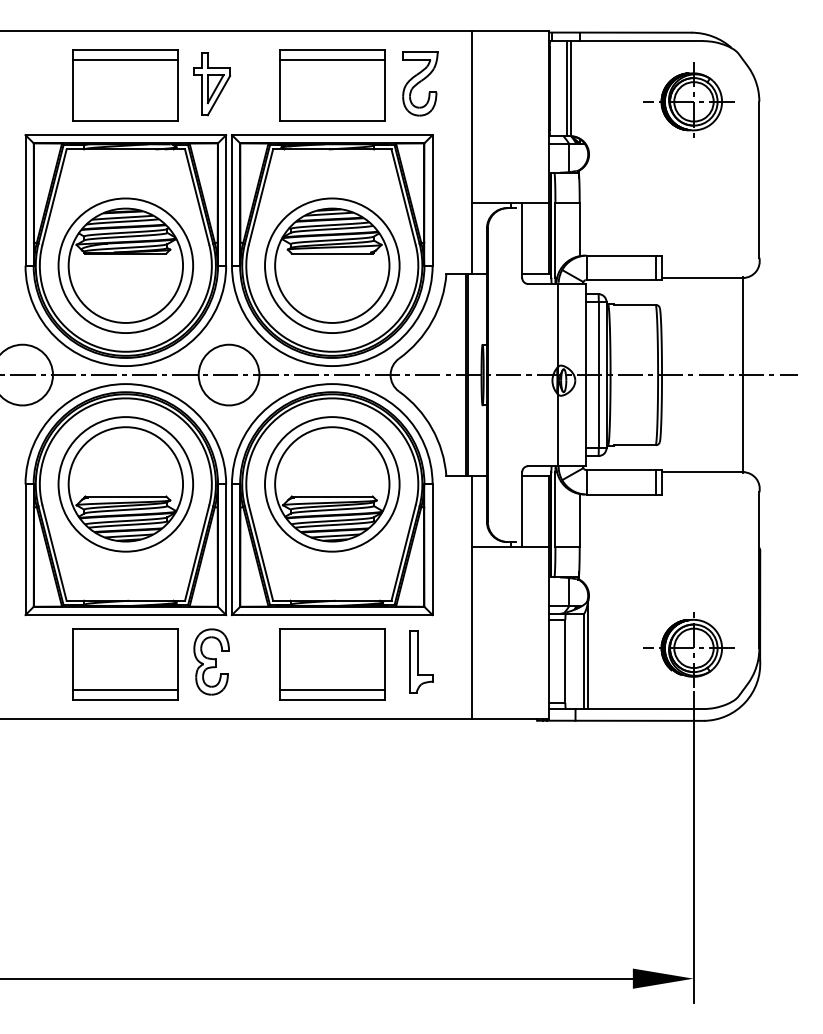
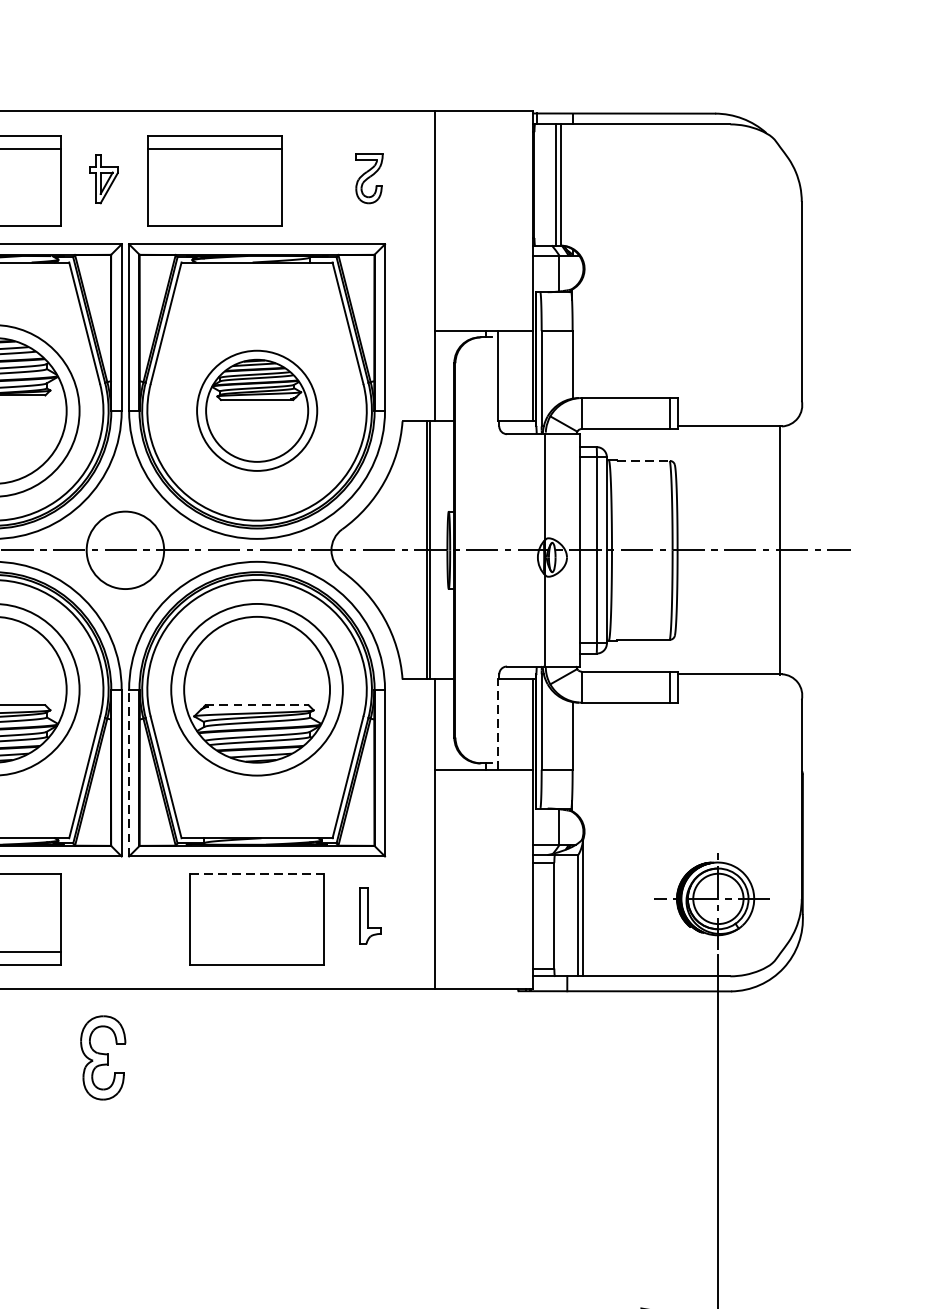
part: (420, 83) -> (369, 178), size x0.6
part: (212, 84) -> (104, 179), size x0.6
part: (332, 85) -> (215, 180), moved
part: (688, 99) -> (711, 198), removed
part: (332, 265) -> (257, 410), size x0.7
line: (635, 304) -> (643, 460), solid -> dashed
line: (332, 496) -> (257, 705), solid -> dashed
line: (521, 511) -> (498, 724), solid -> dashed
line: (231, 549) -> (128, 772), solid -> dashed
line: (332, 629) -> (257, 874), solid -> dashed
part: (211, 661) -> (102, 1057), moved
part: (421, 661) -> (370, 915), size x0.7
line: (331, 689) -> (256, 951), removed

